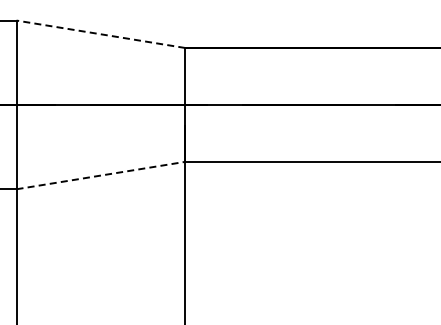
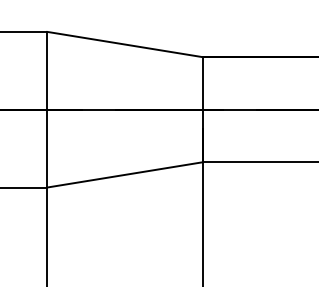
line: (100, 34) -> (124, 44), dashed -> solid
line: (101, 175) -> (125, 174), dashed -> solid

